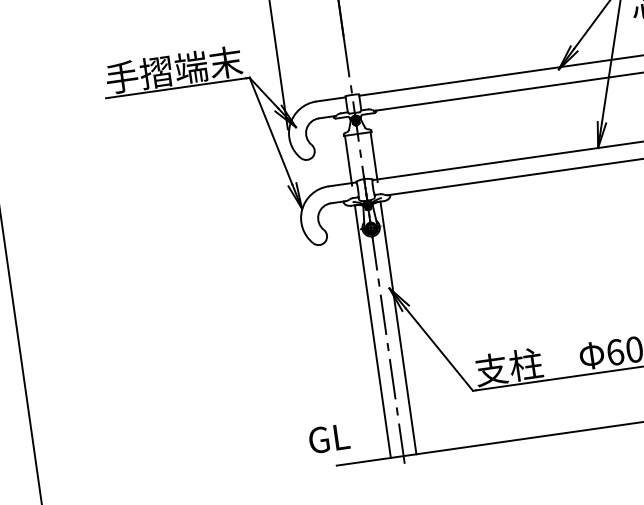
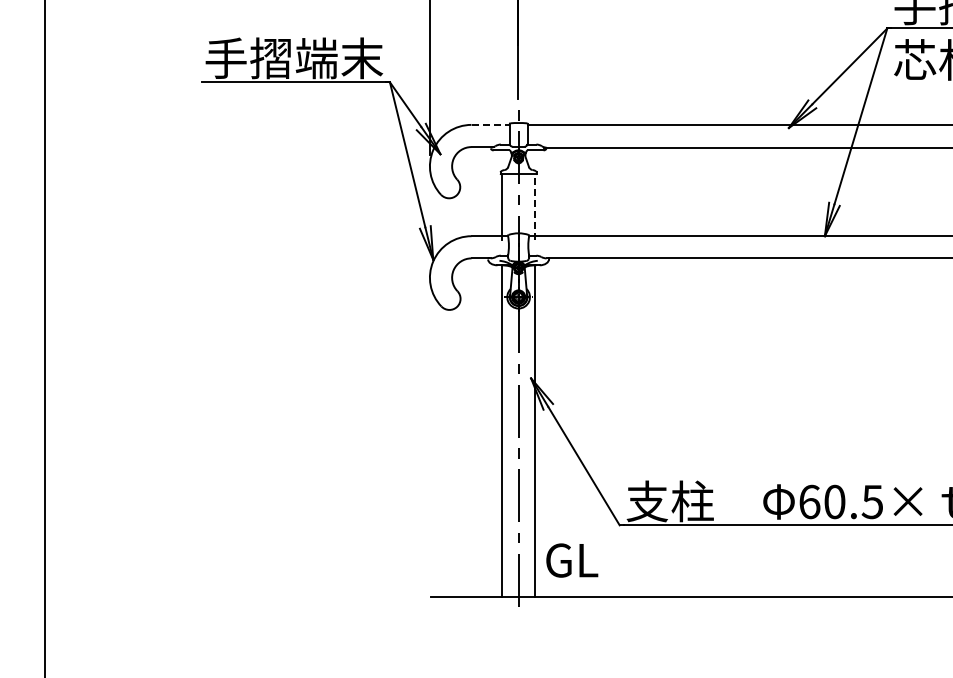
line: (331, 99) -> (491, 124), solid -> dashed
line: (374, 156) -> (535, 206), solid -> dashed
text: (329, 438) -> (572, 560), moved

